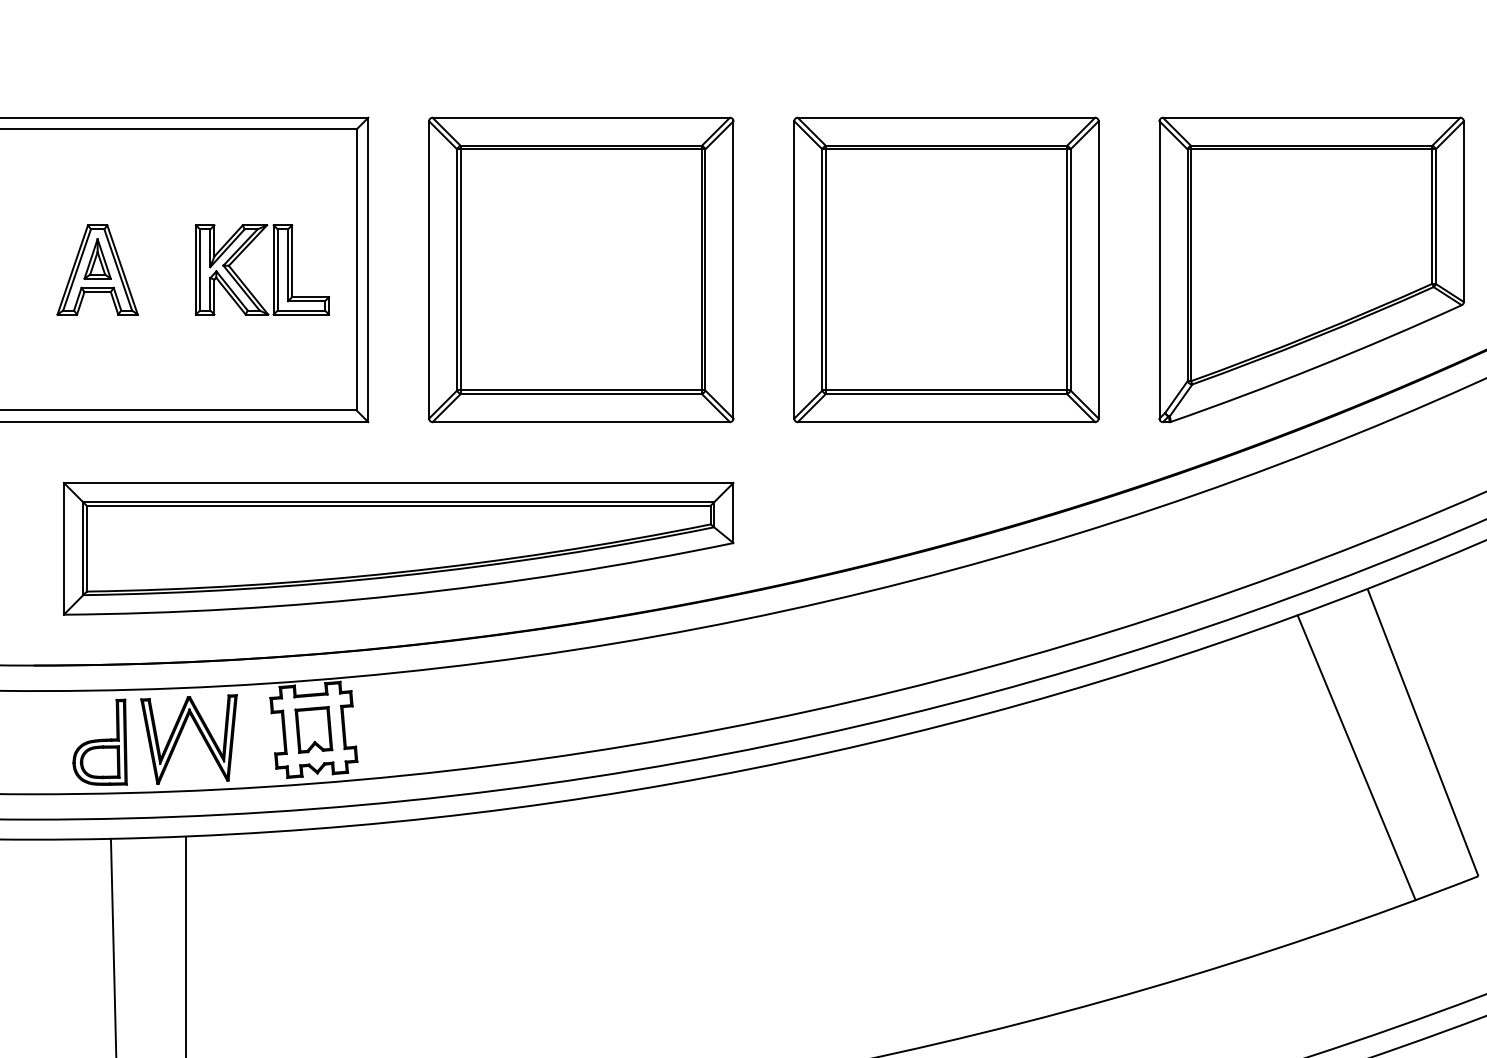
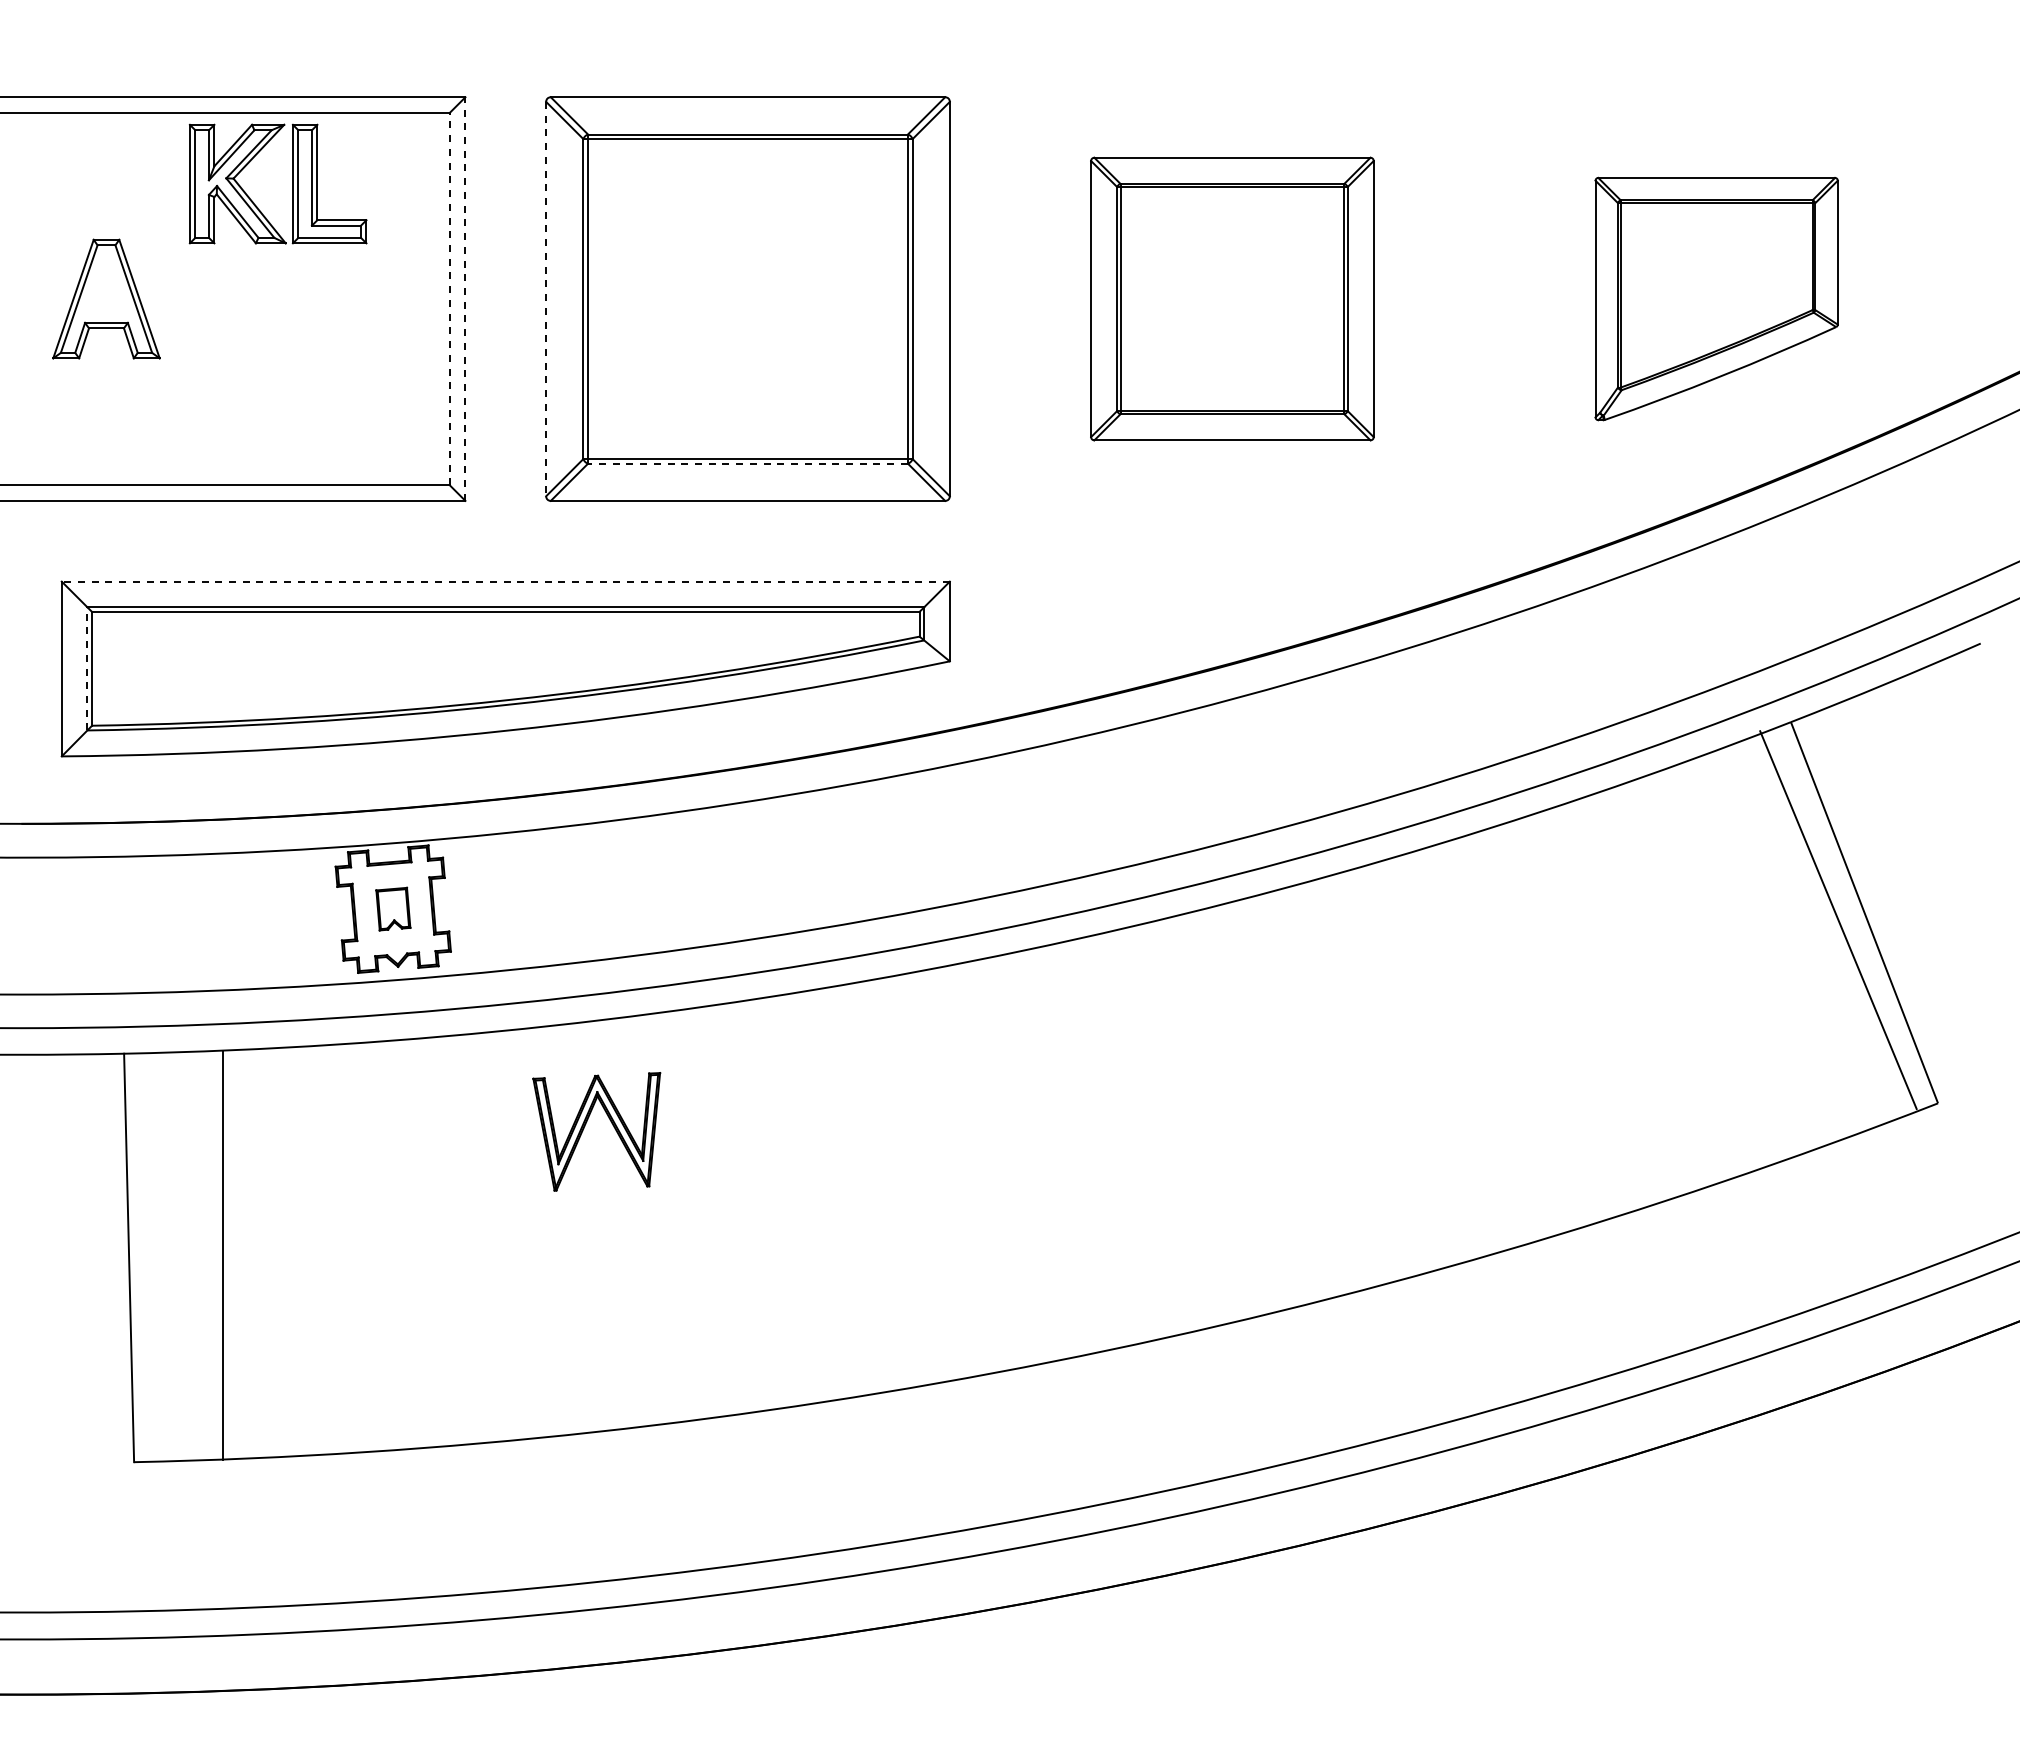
part: (97, 258) -> (106, 284), removed
part: (273, 269) -> (292, 183), moved
line: (356, 269) -> (449, 298), solid -> dashed
part: (946, 269) -> (1232, 298), size x0.7
part: (1311, 269) -> (1716, 298), size x0.6
line: (368, 270) -> (465, 299), solid -> dashed
line: (429, 270) -> (546, 299), solid -> dashed
line: (581, 393) -> (748, 463), solid -> dashed
line: (398, 482) -> (505, 581), solid -> dashed
line: (83, 548) -> (87, 668), solid -> dashed
part: (314, 729) -> (393, 908), size x0.7
part: (180, 735) -> (585, 1126), moved
part: (99, 742) -> (109, 925), removed
line: (1356, 758) -> (1838, 920), moved

